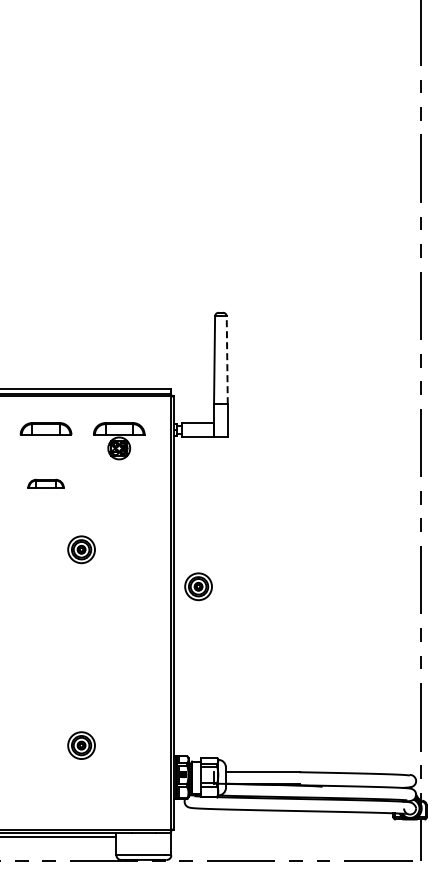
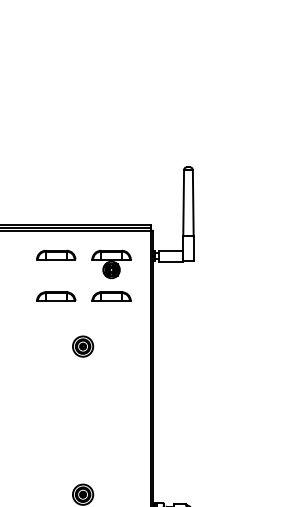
line: (227, 360) -> (193, 203), dashed -> solid
part: (45, 483) -> (55, 296), size x1.43
part: (119, 483) -> (111, 296), added
part: (198, 586) -> (171, 374), removed

